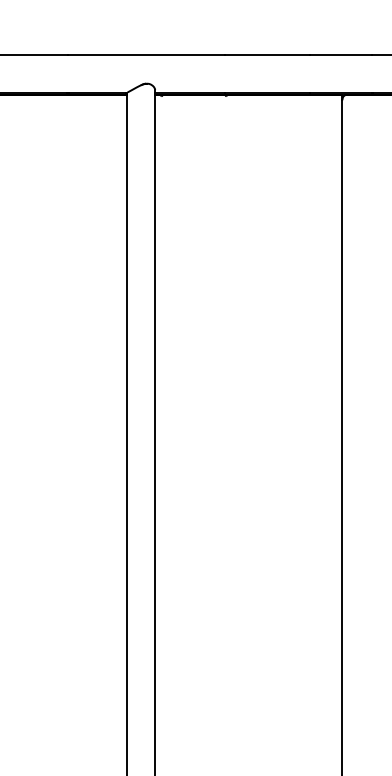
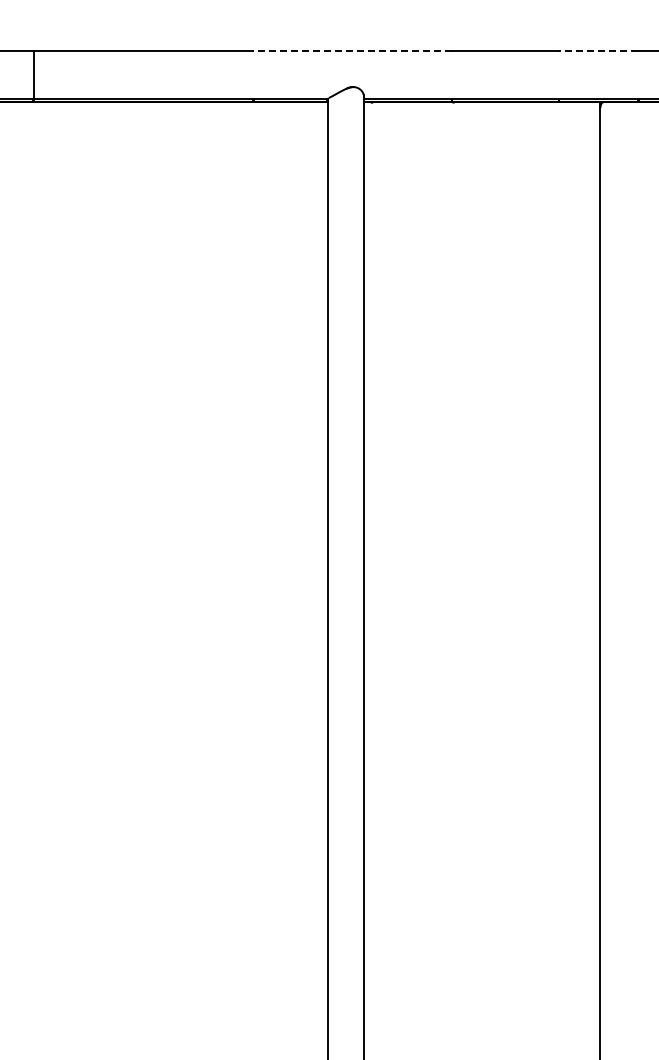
line: (146, 55) -> (352, 51), solid -> dashed
line: (340, 55) -> (598, 51), solid -> dashed

